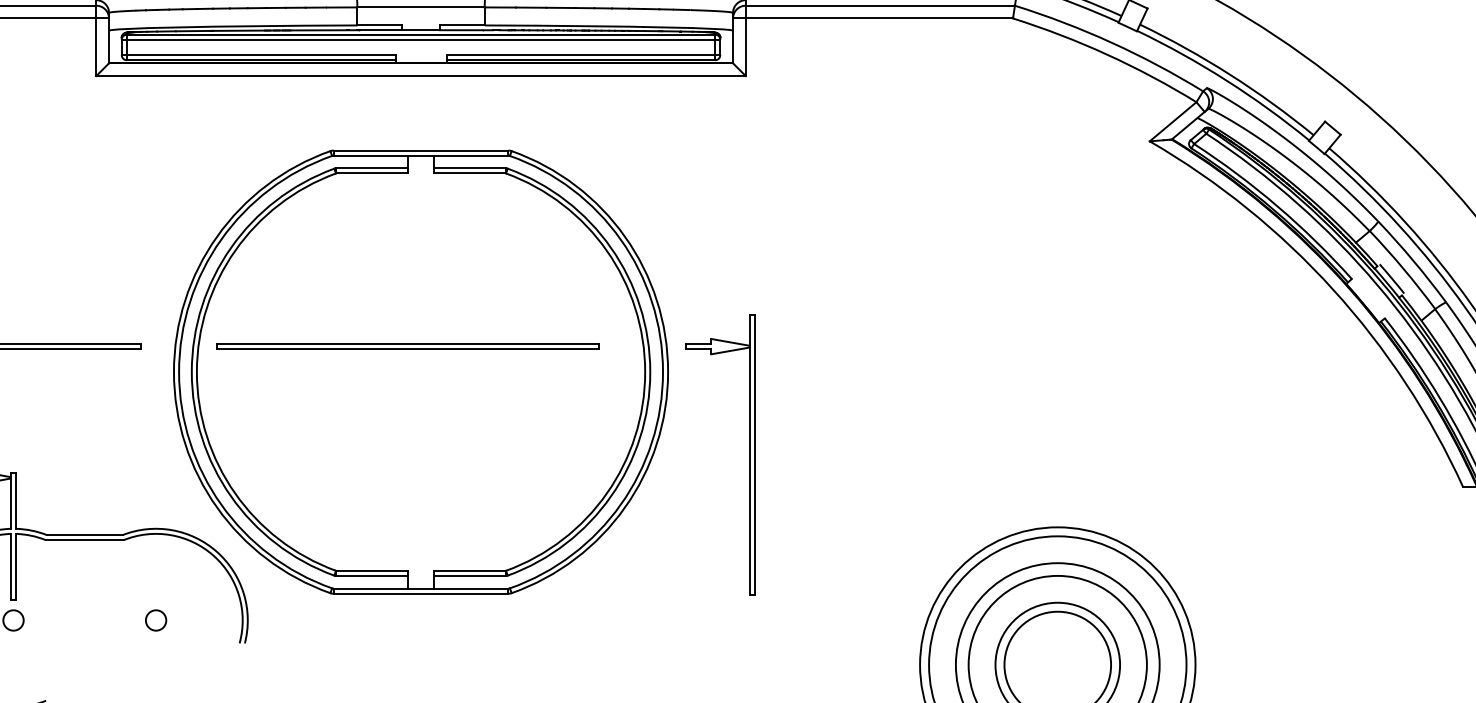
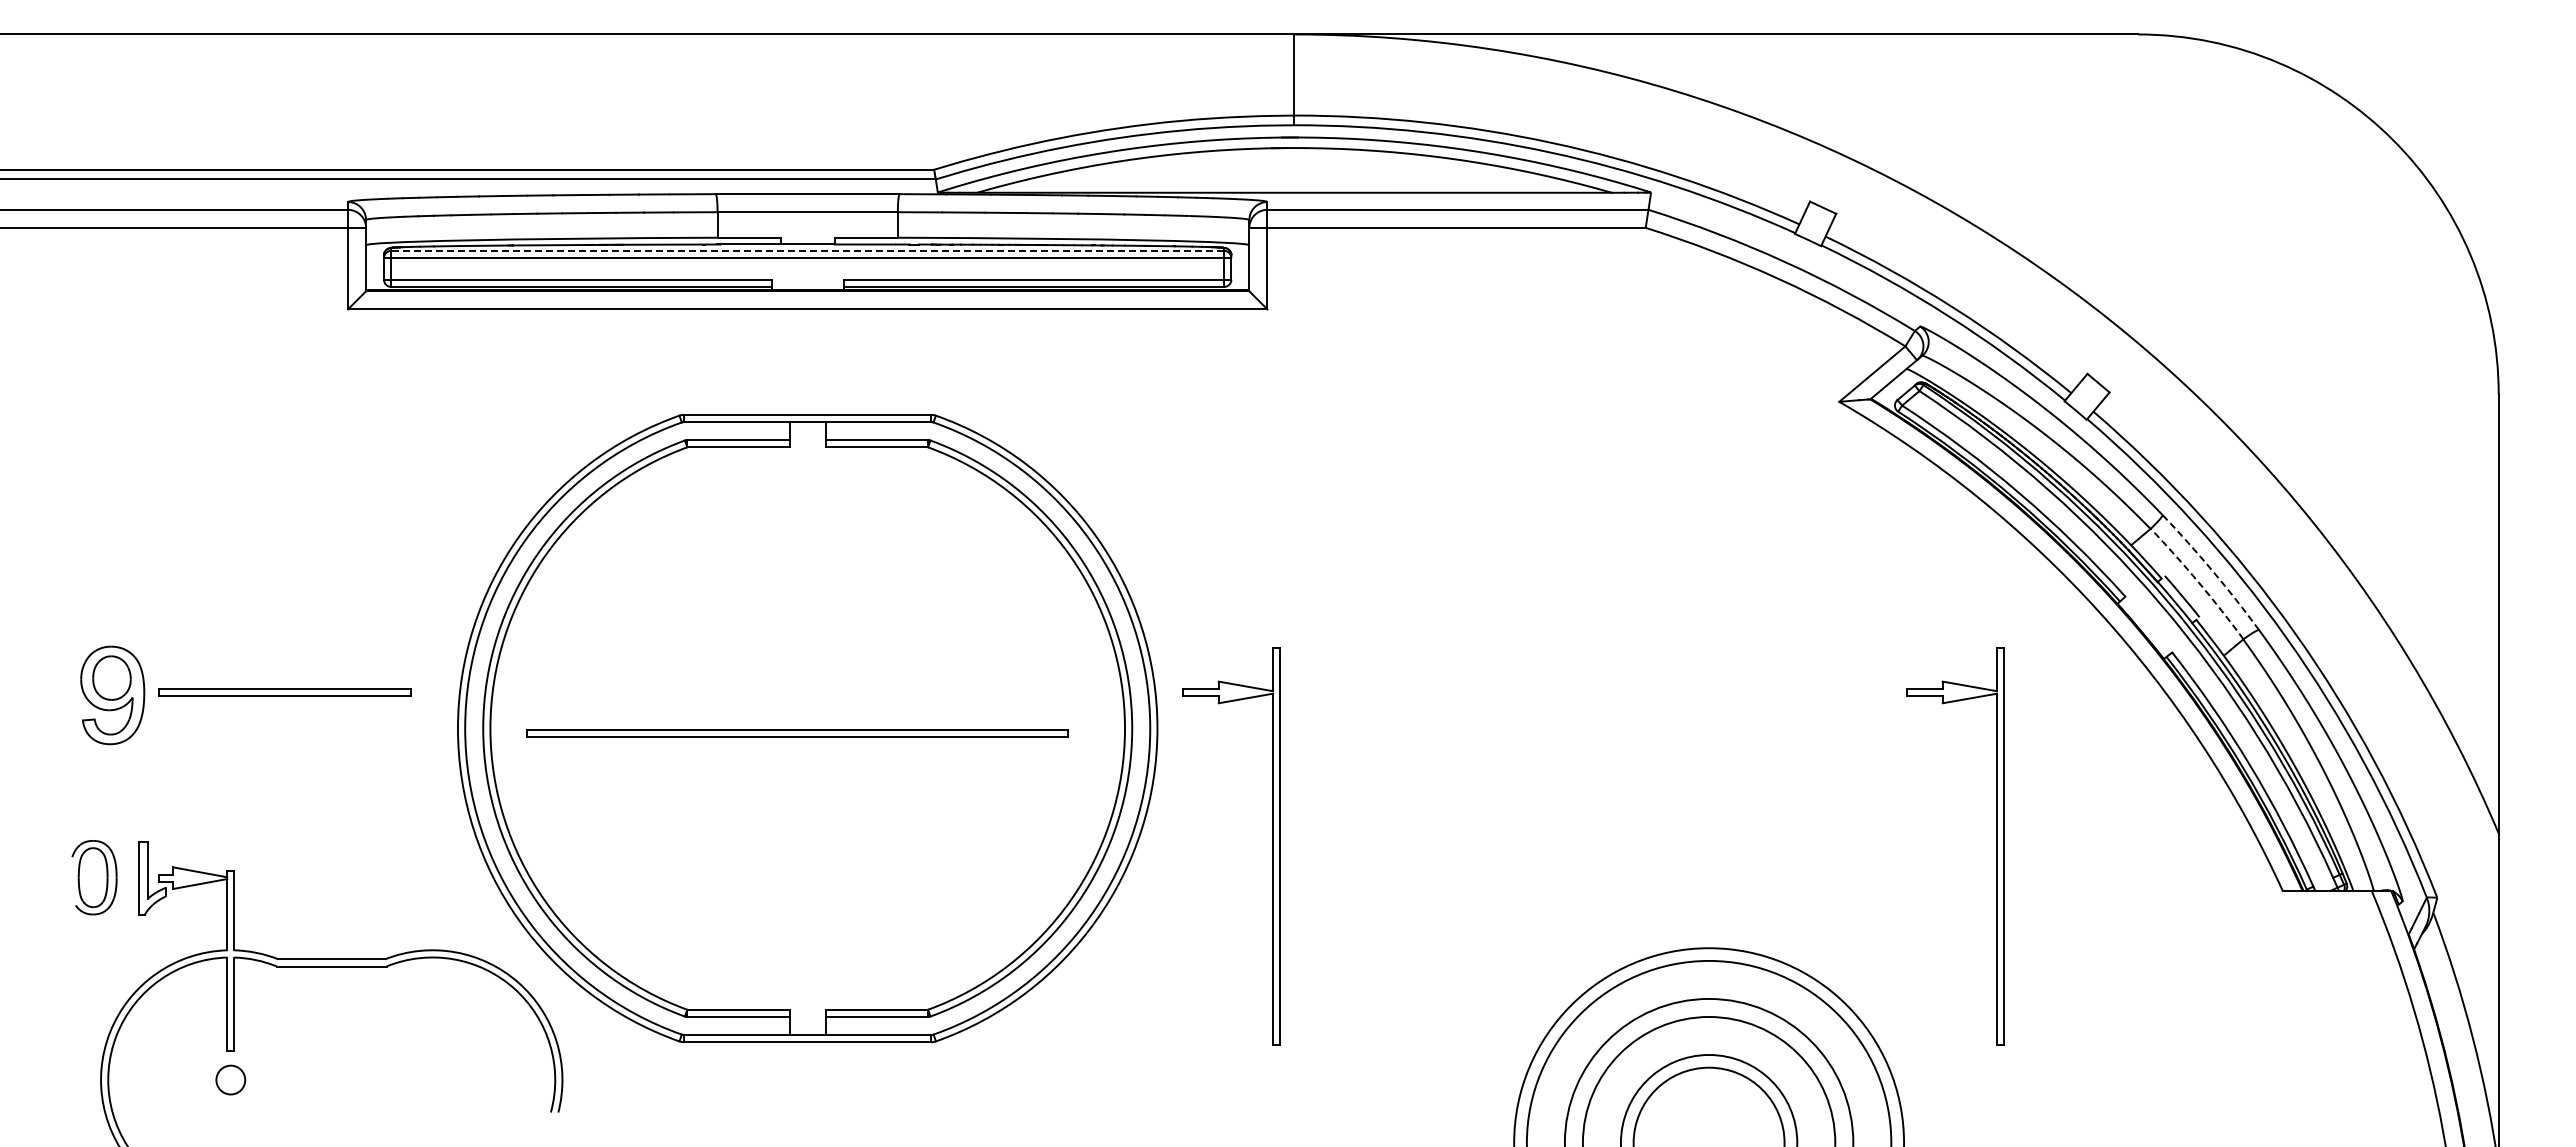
line: (420, 34) -> (807, 250), solid -> dashed
arc: (1413, 261) -> (2212, 571), solid -> dashed
arc: (1403, 268) -> (2198, 582), solid -> dashed
part: (408, 346) -> (797, 733), moved
part: (1260, 455) -> (1996, 846), added
circle: (155, 620) -> (432, 1079), removed

